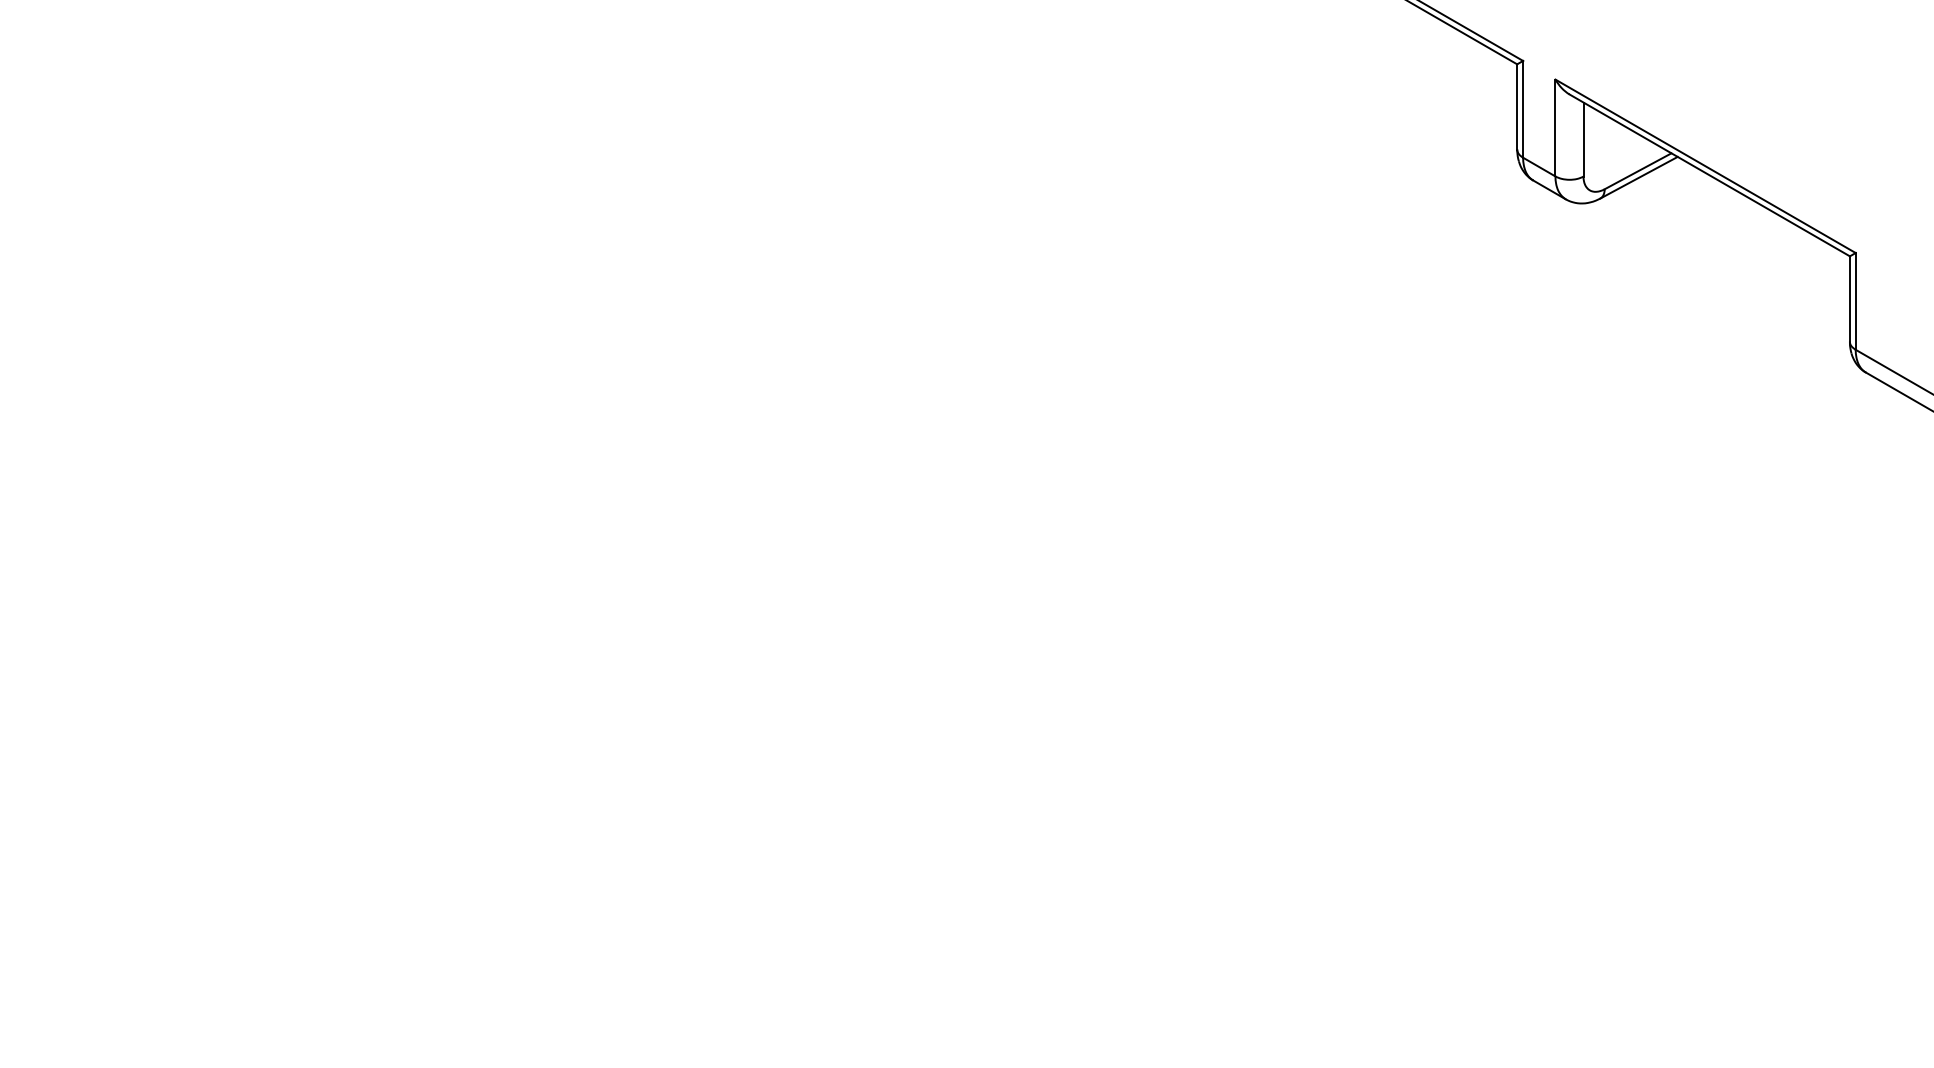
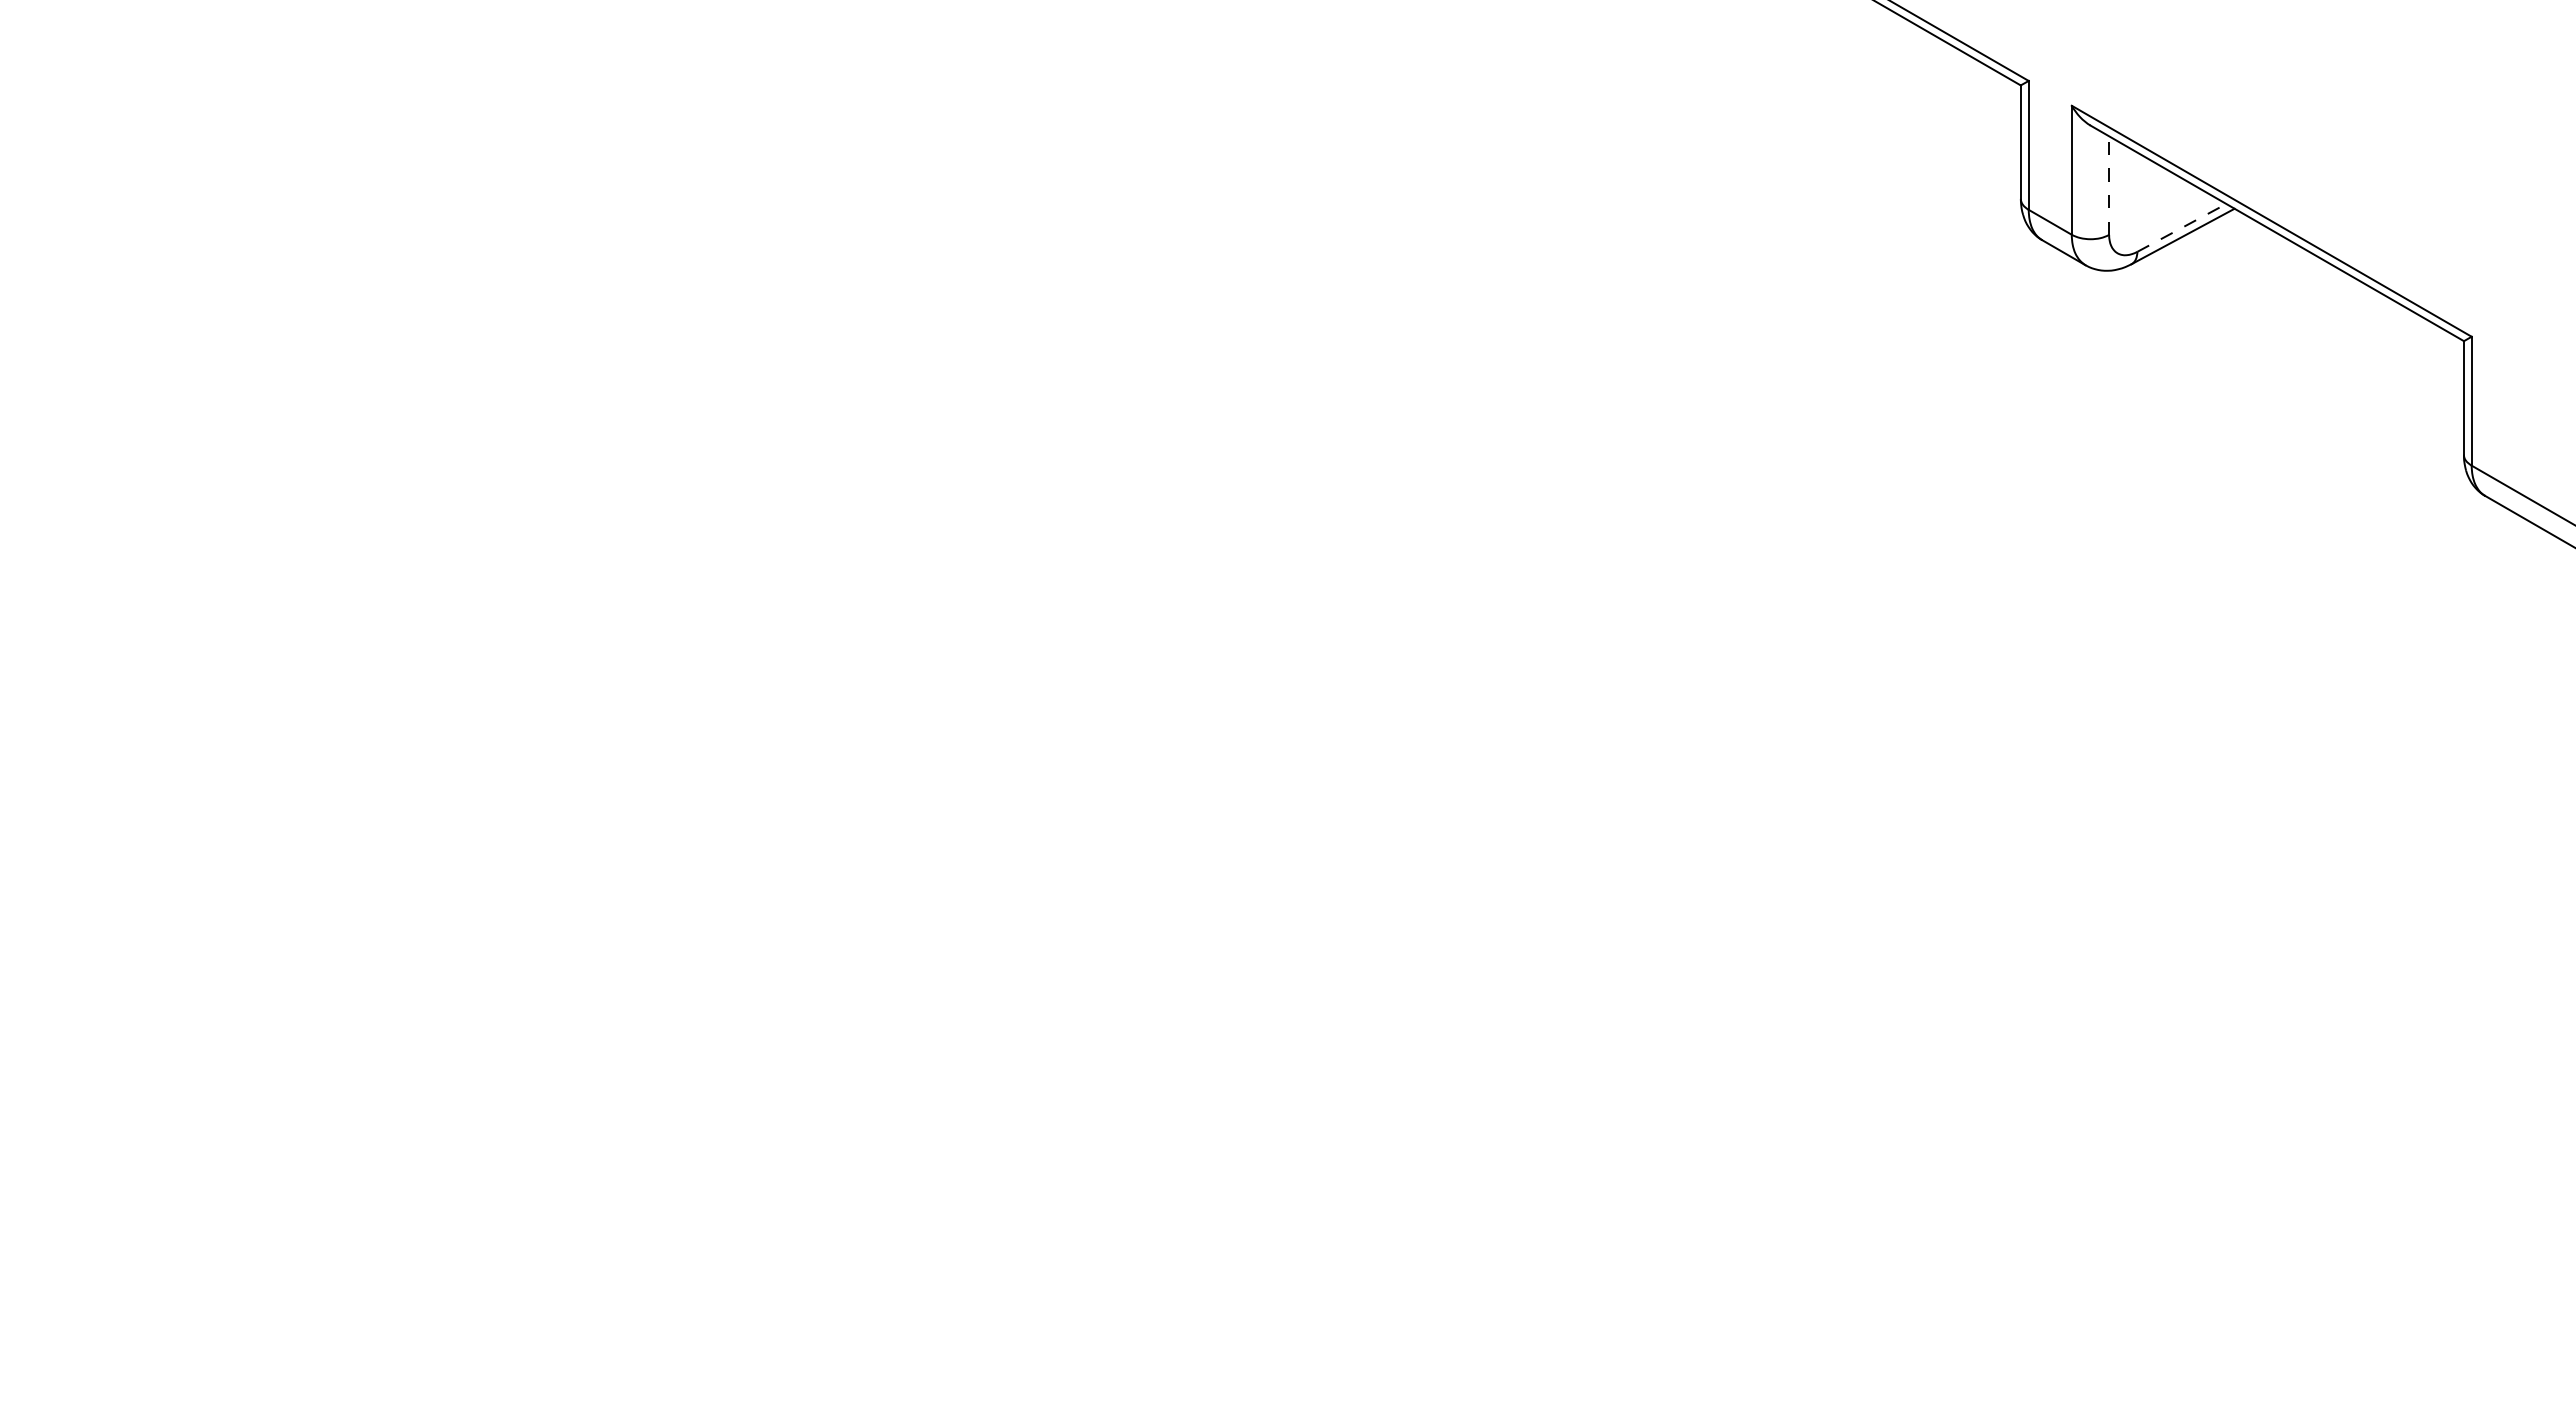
line: (1583, 139) -> (2109, 185), solid -> dashed
line: (1638, 170) -> (2182, 227), solid -> dashed

